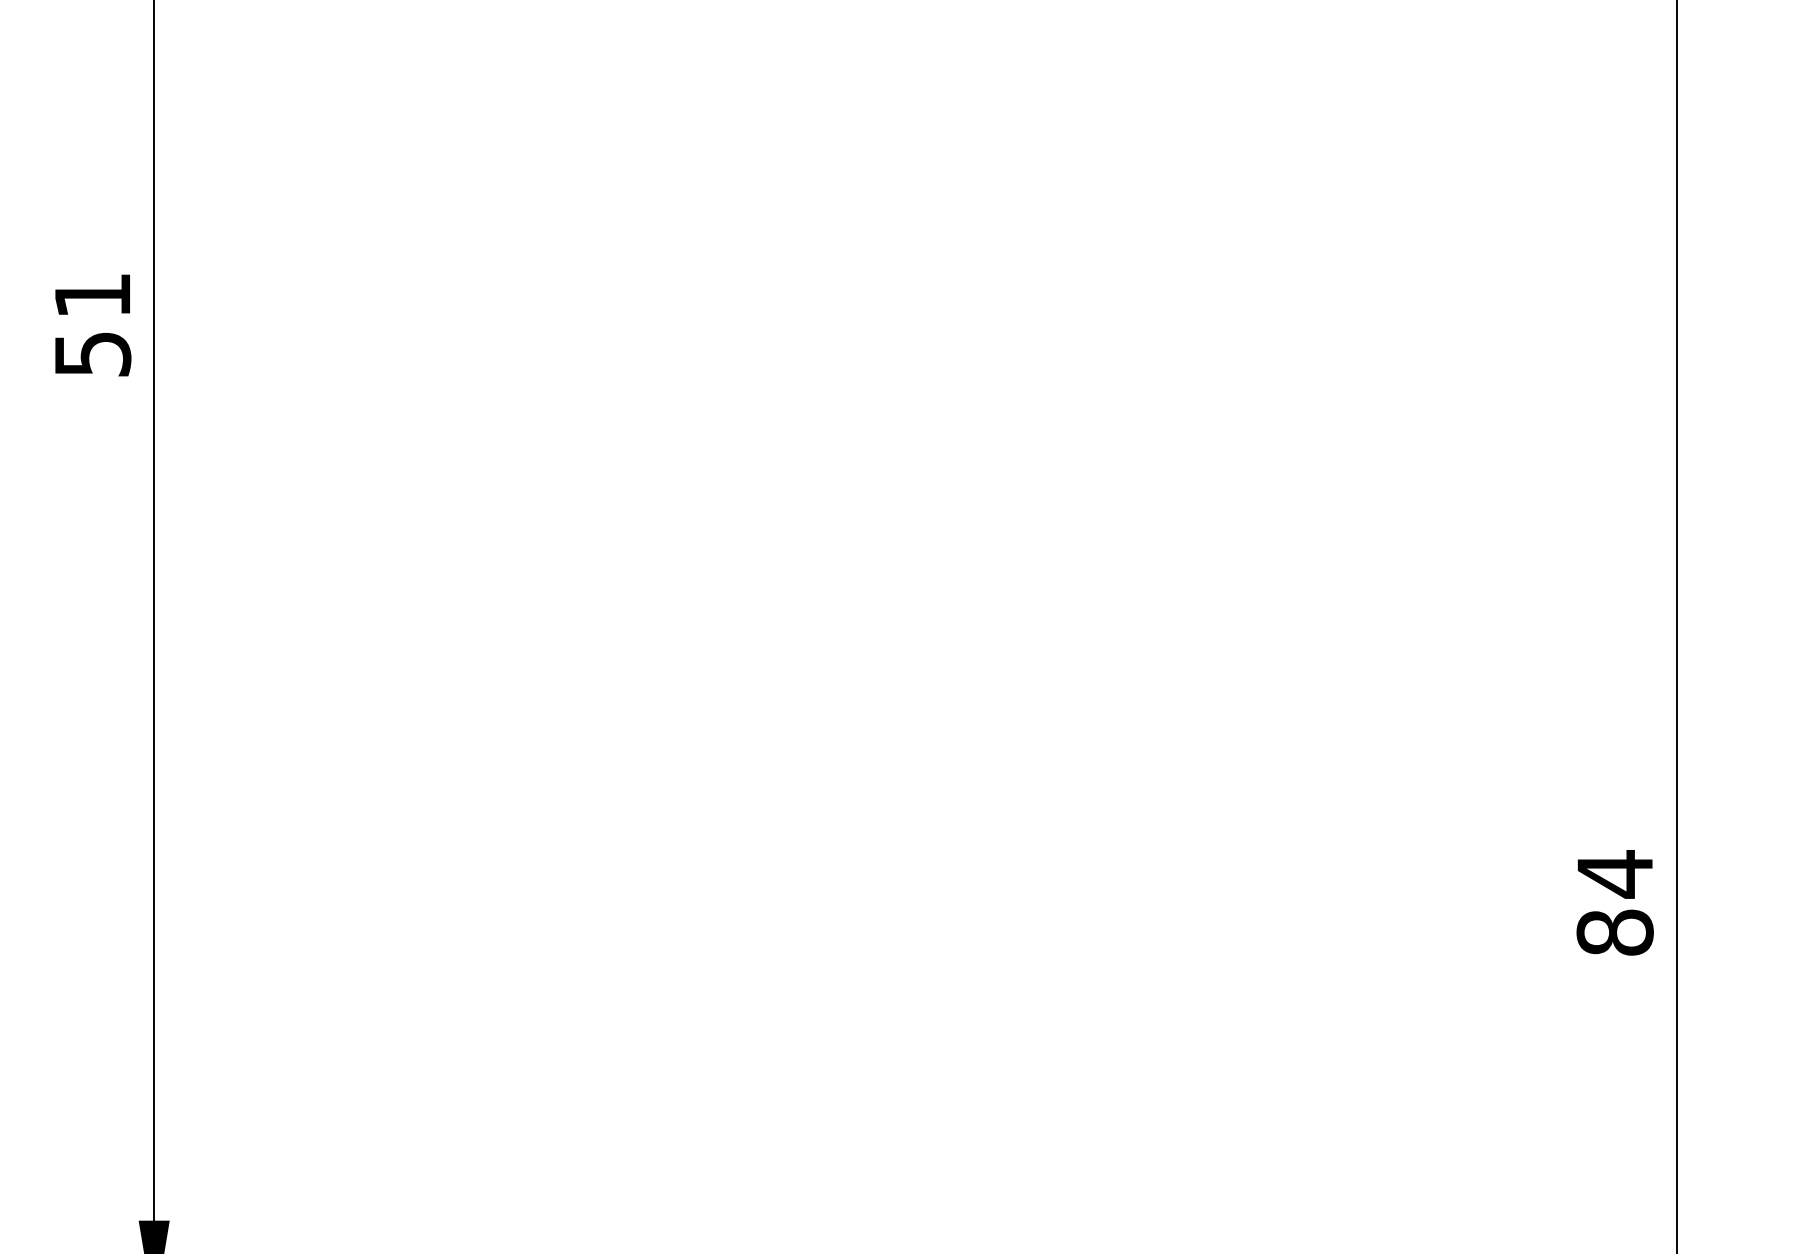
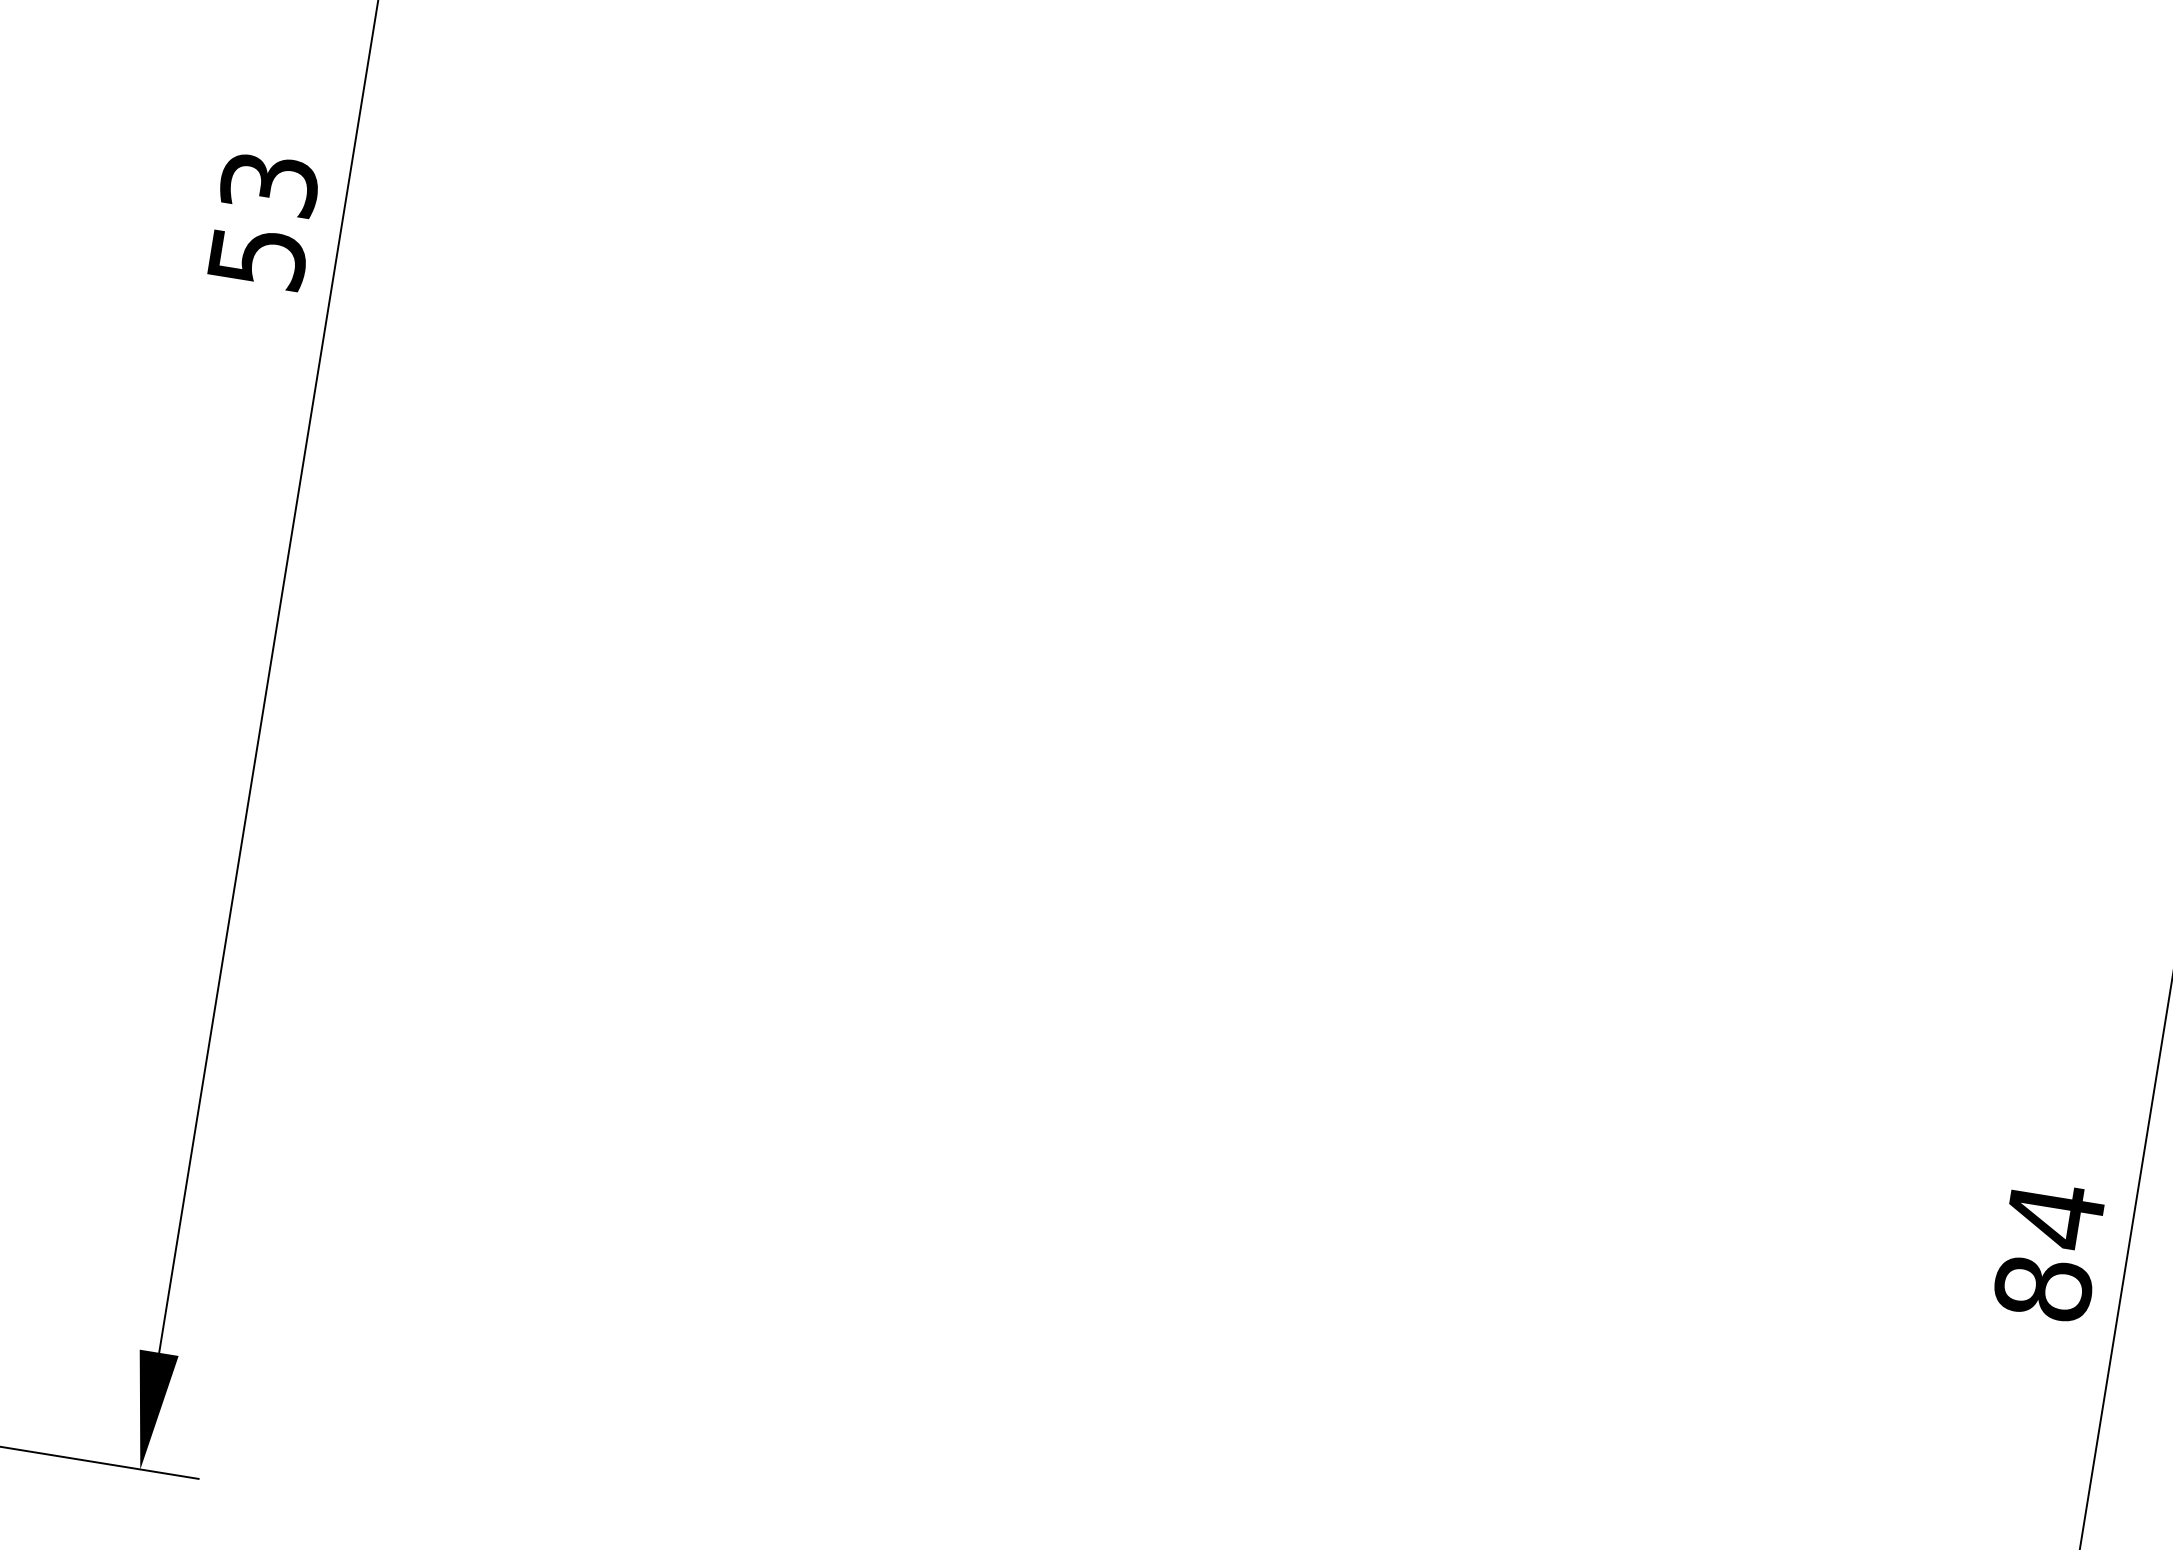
text: (92, 295) -> (269, 184), 51 -> 53

